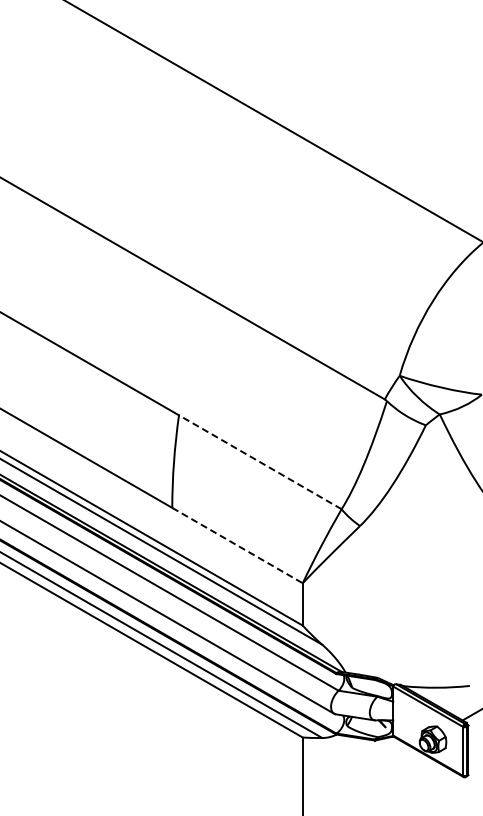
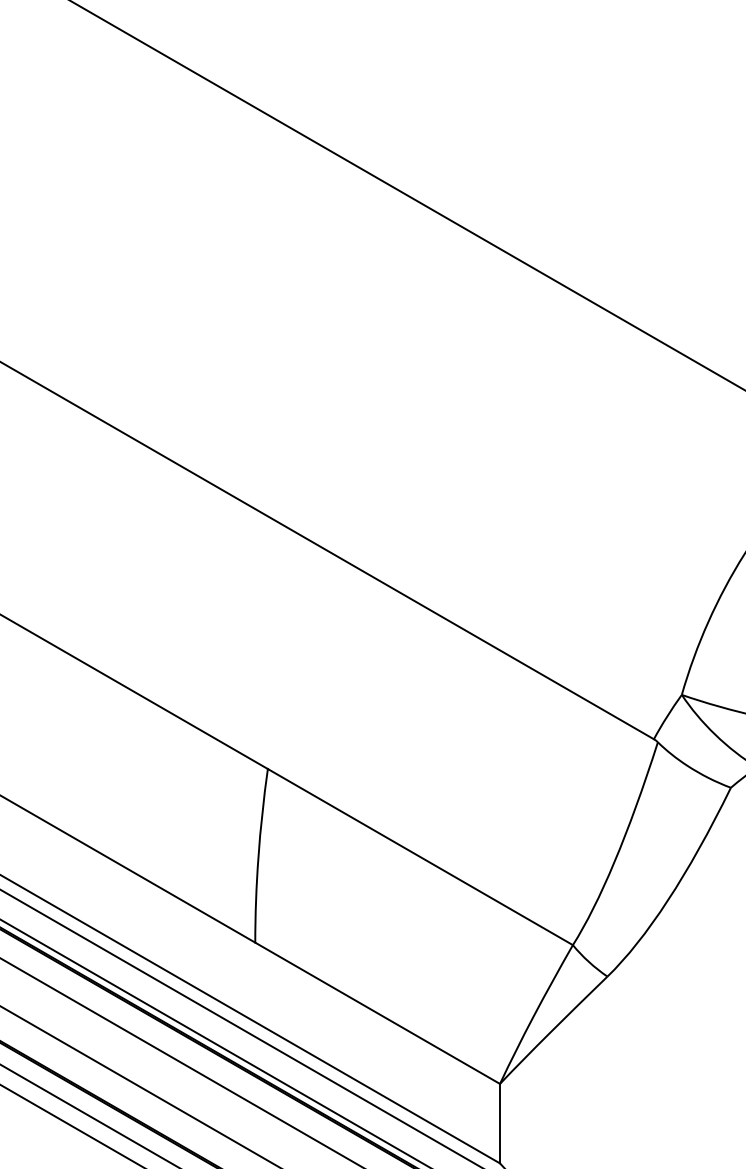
line: (260, 462) -> (420, 857), dashed -> solid
line: (237, 545) -> (377, 1013), dashed -> solid

